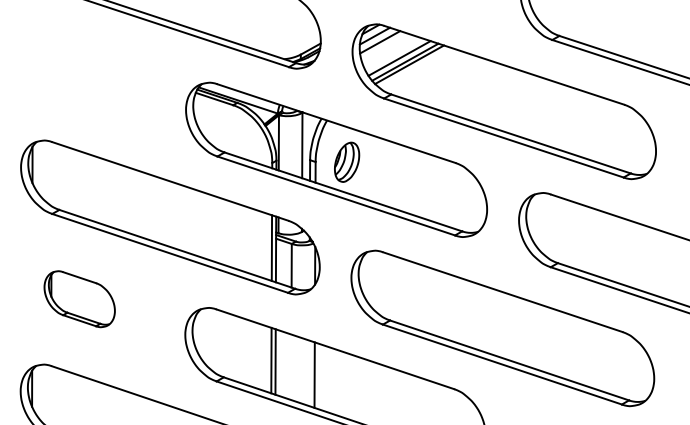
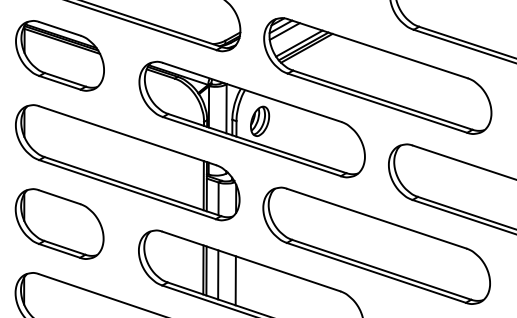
part: (79, 74) -> (59, 55), added
part: (79, 298) -> (59, 223), size x1.67
line: (291, 367) -> (218, 275), added

